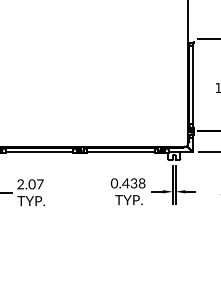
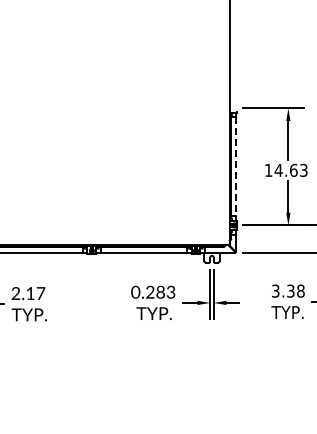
line: (193, 84) -> (236, 166), solid -> dashed
text: (133, 182) -> (160, 291), 0.438 -> 0.283
text: (32, 184) -> (30, 293), 2.07 -> 2.17

